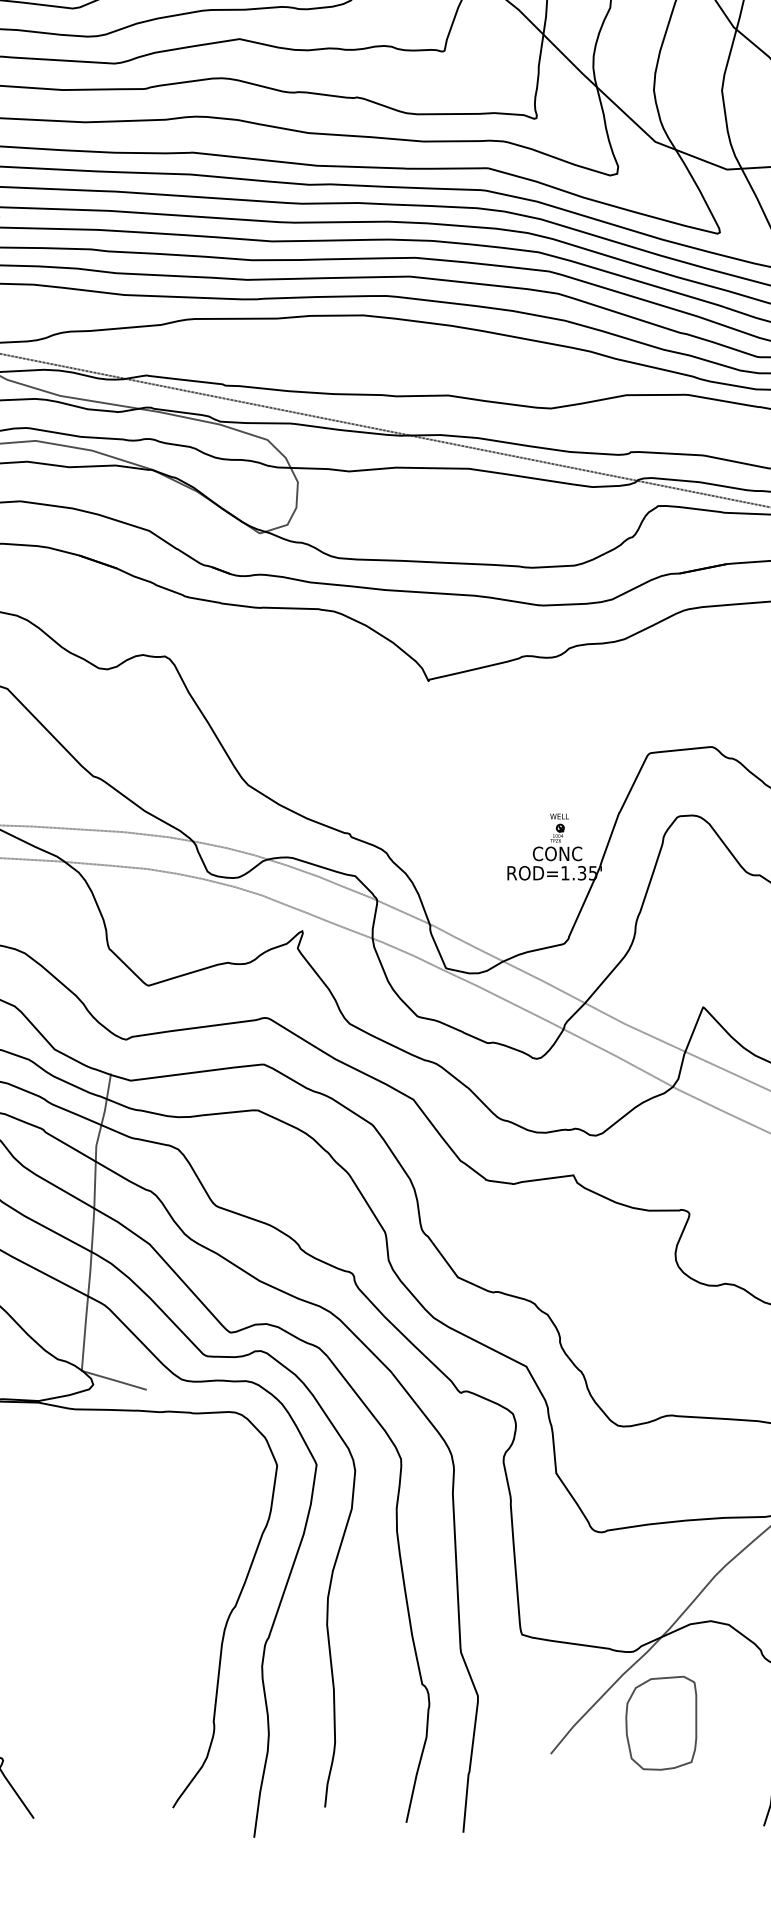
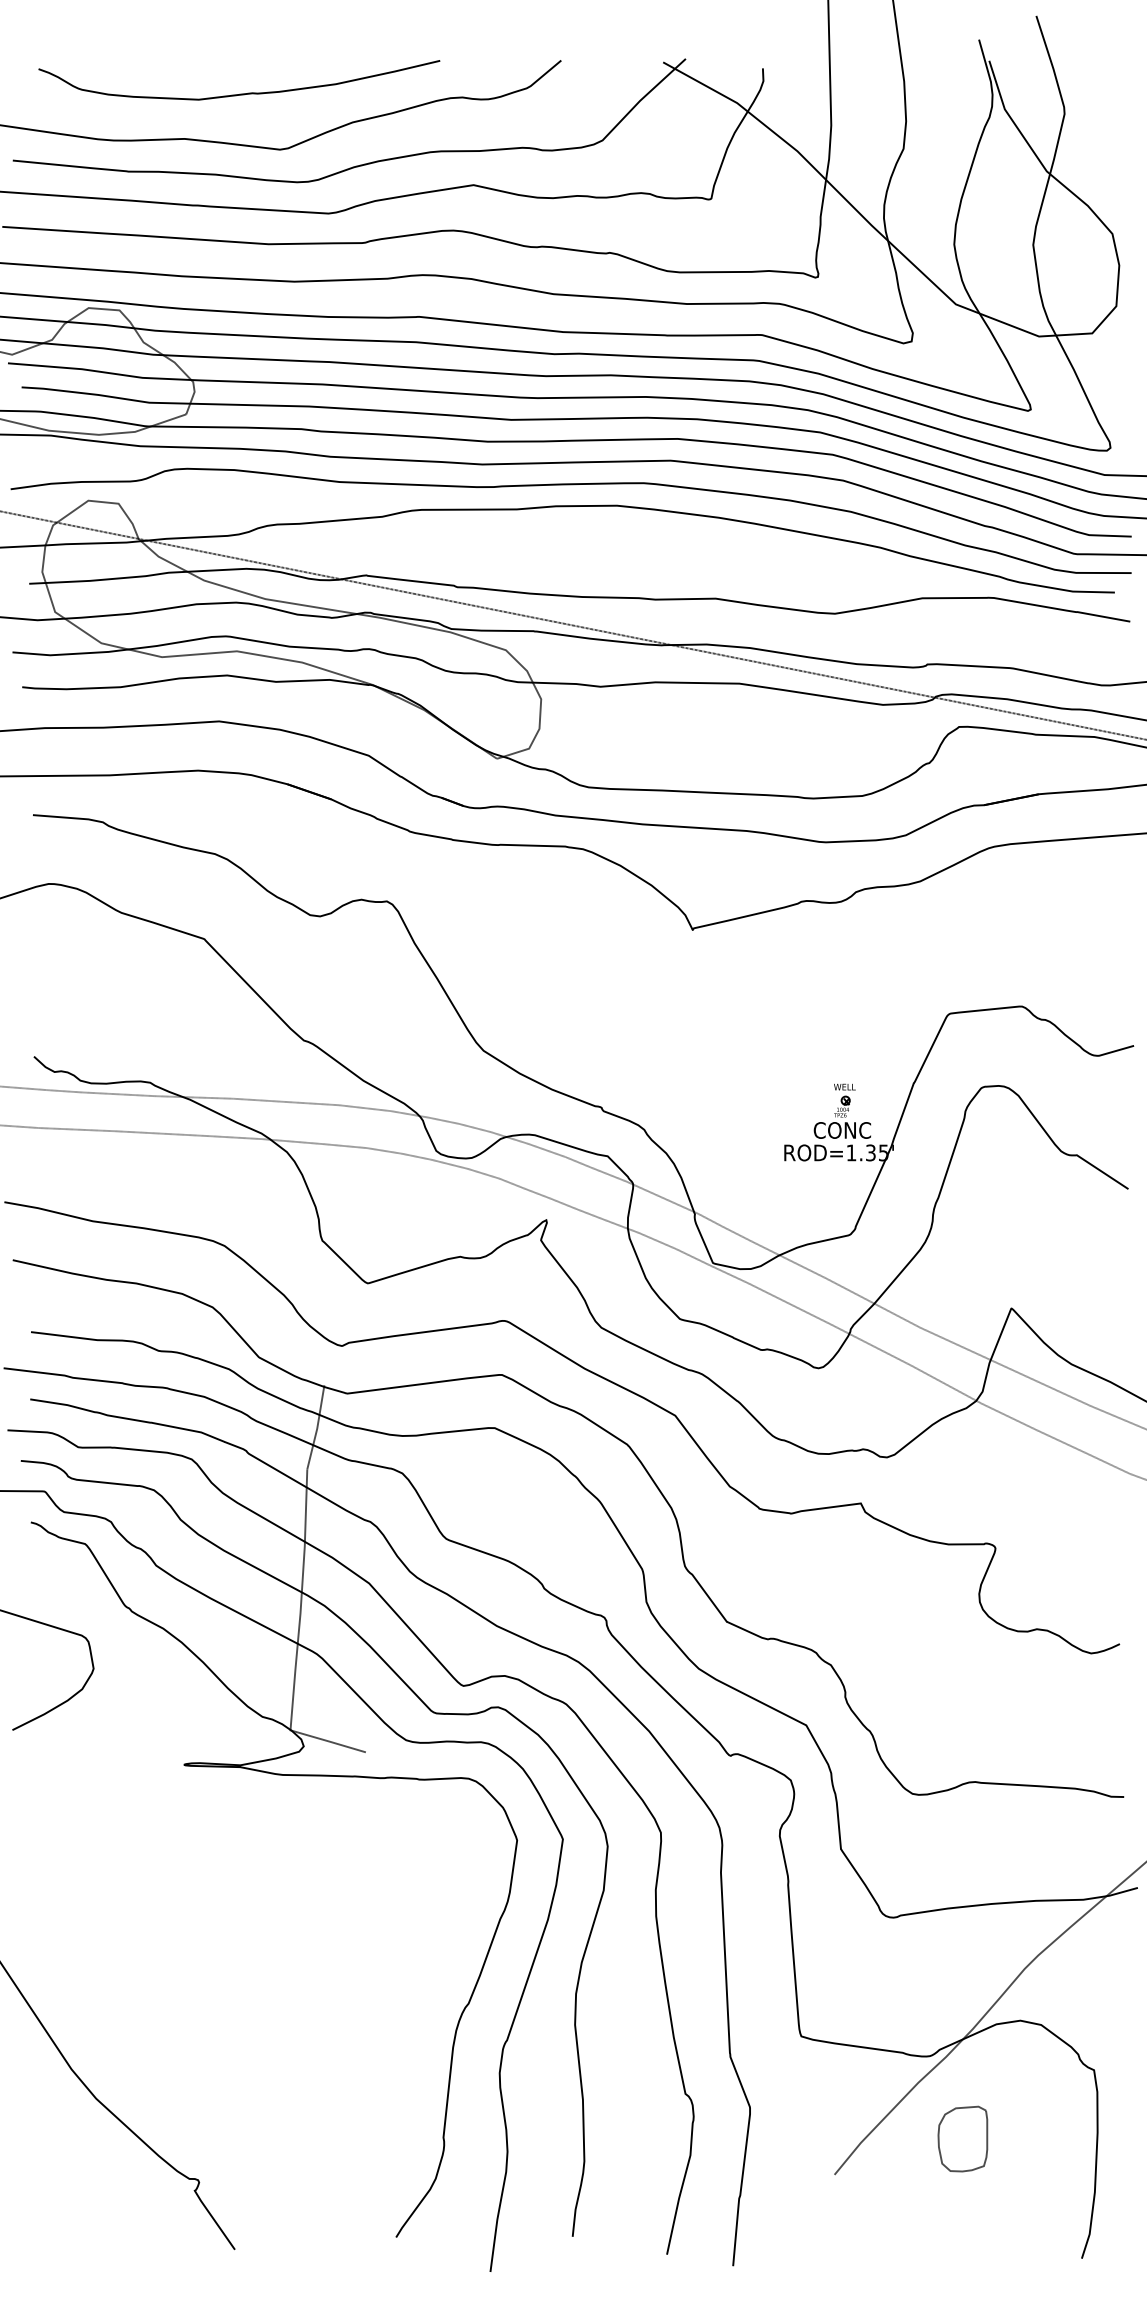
part: (661, 1722) -> (962, 2138), size x0.6

